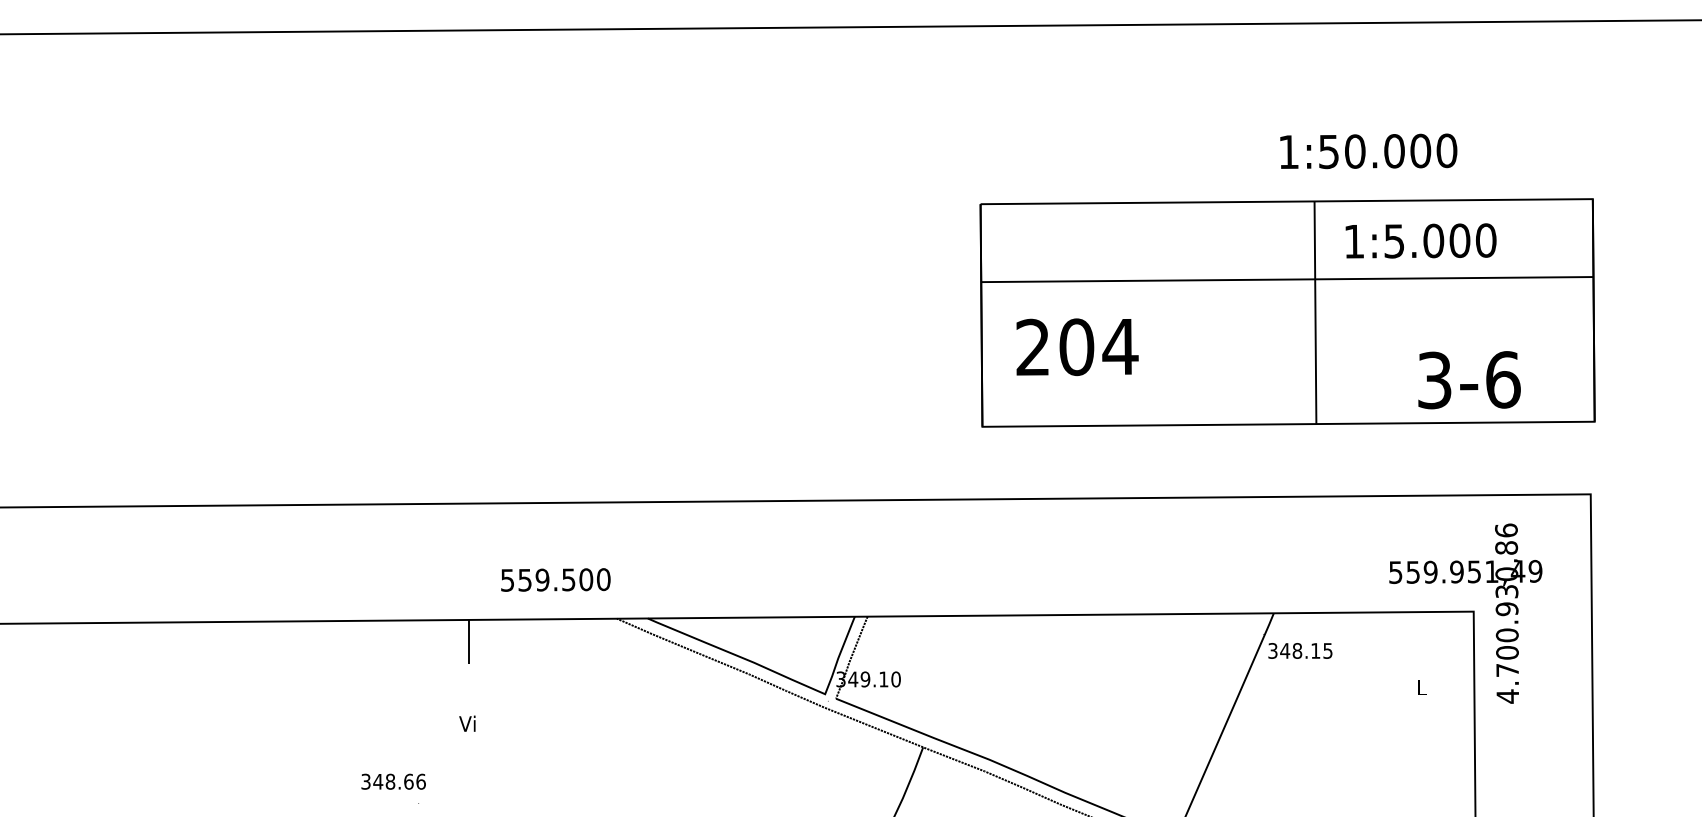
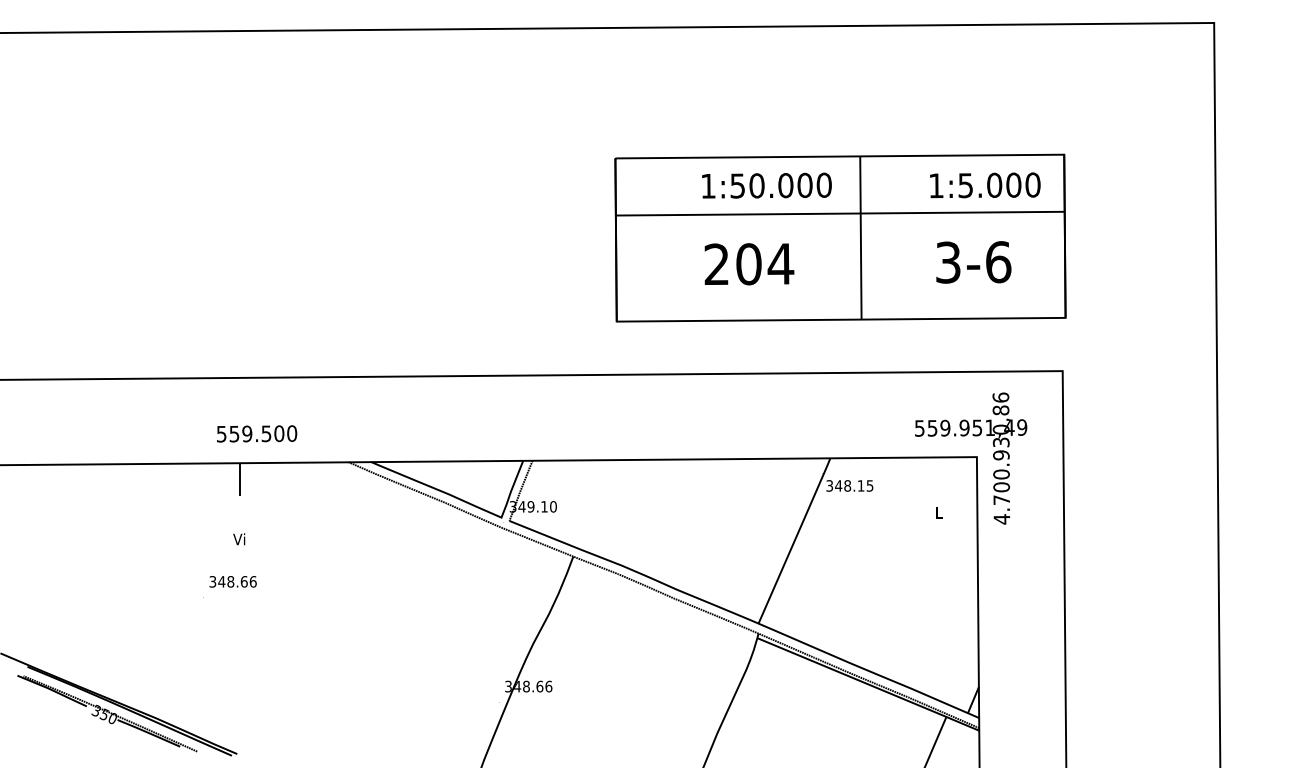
text: (1368, 151) -> (766, 185), moved
text: (1421, 241) -> (985, 185), moved
text: (1077, 347) -> (749, 264), moved
text: (1469, 380) -> (973, 262), moved
text: (556, 579) -> (257, 433), moved
text: (392, 781) -> (232, 581), moved

